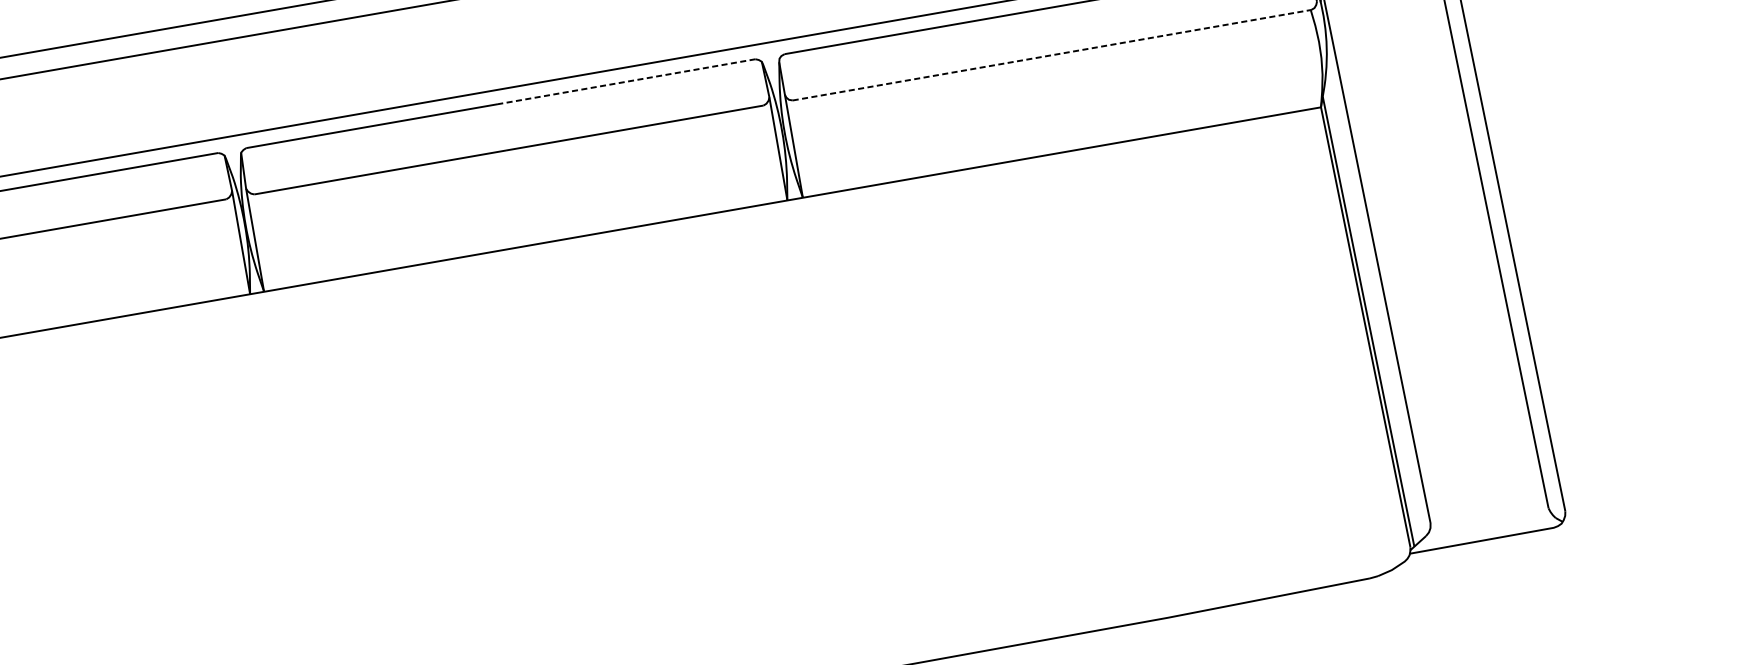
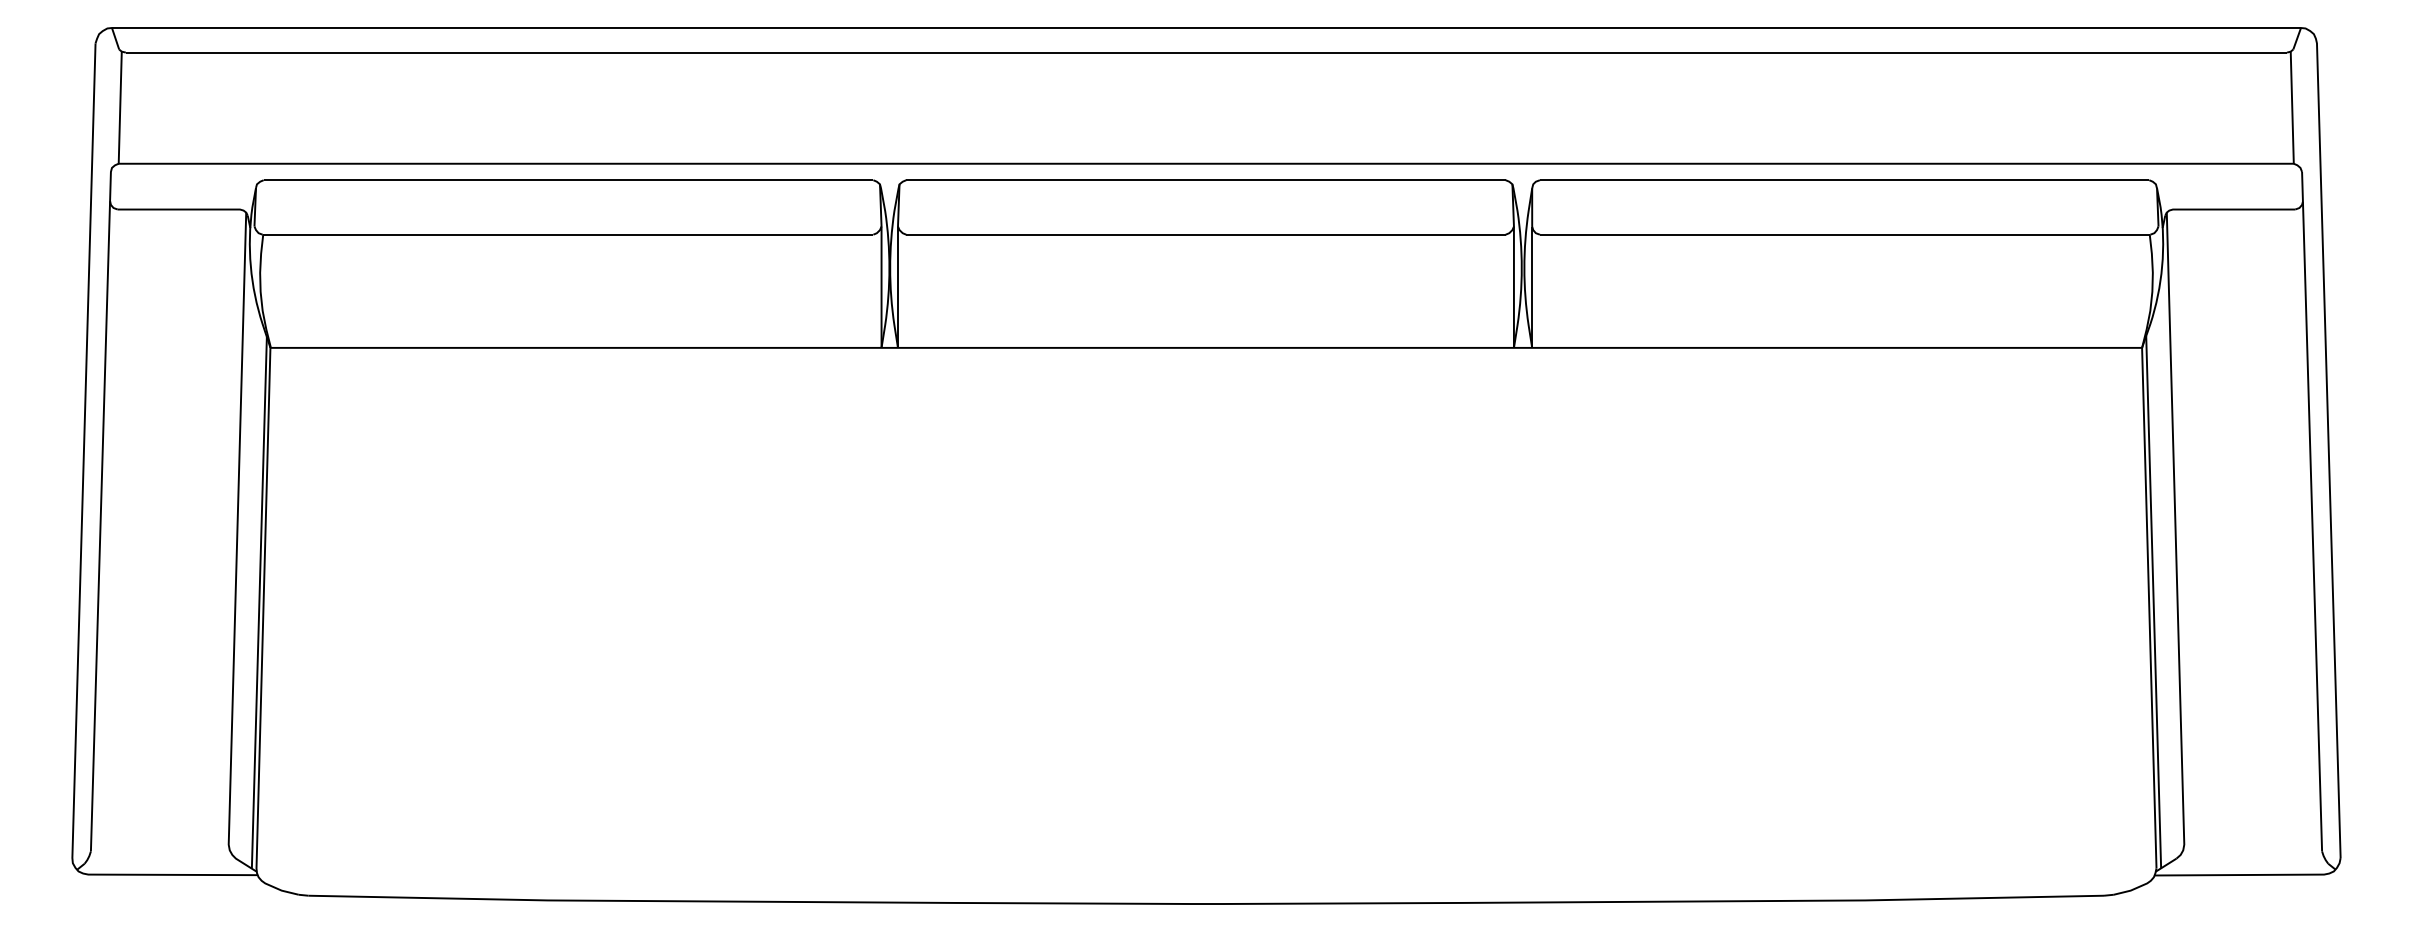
line: (1052, 54) -> (1845, 234), dashed -> solid
line: (627, 81) -> (1354, 180), dashed -> solid

